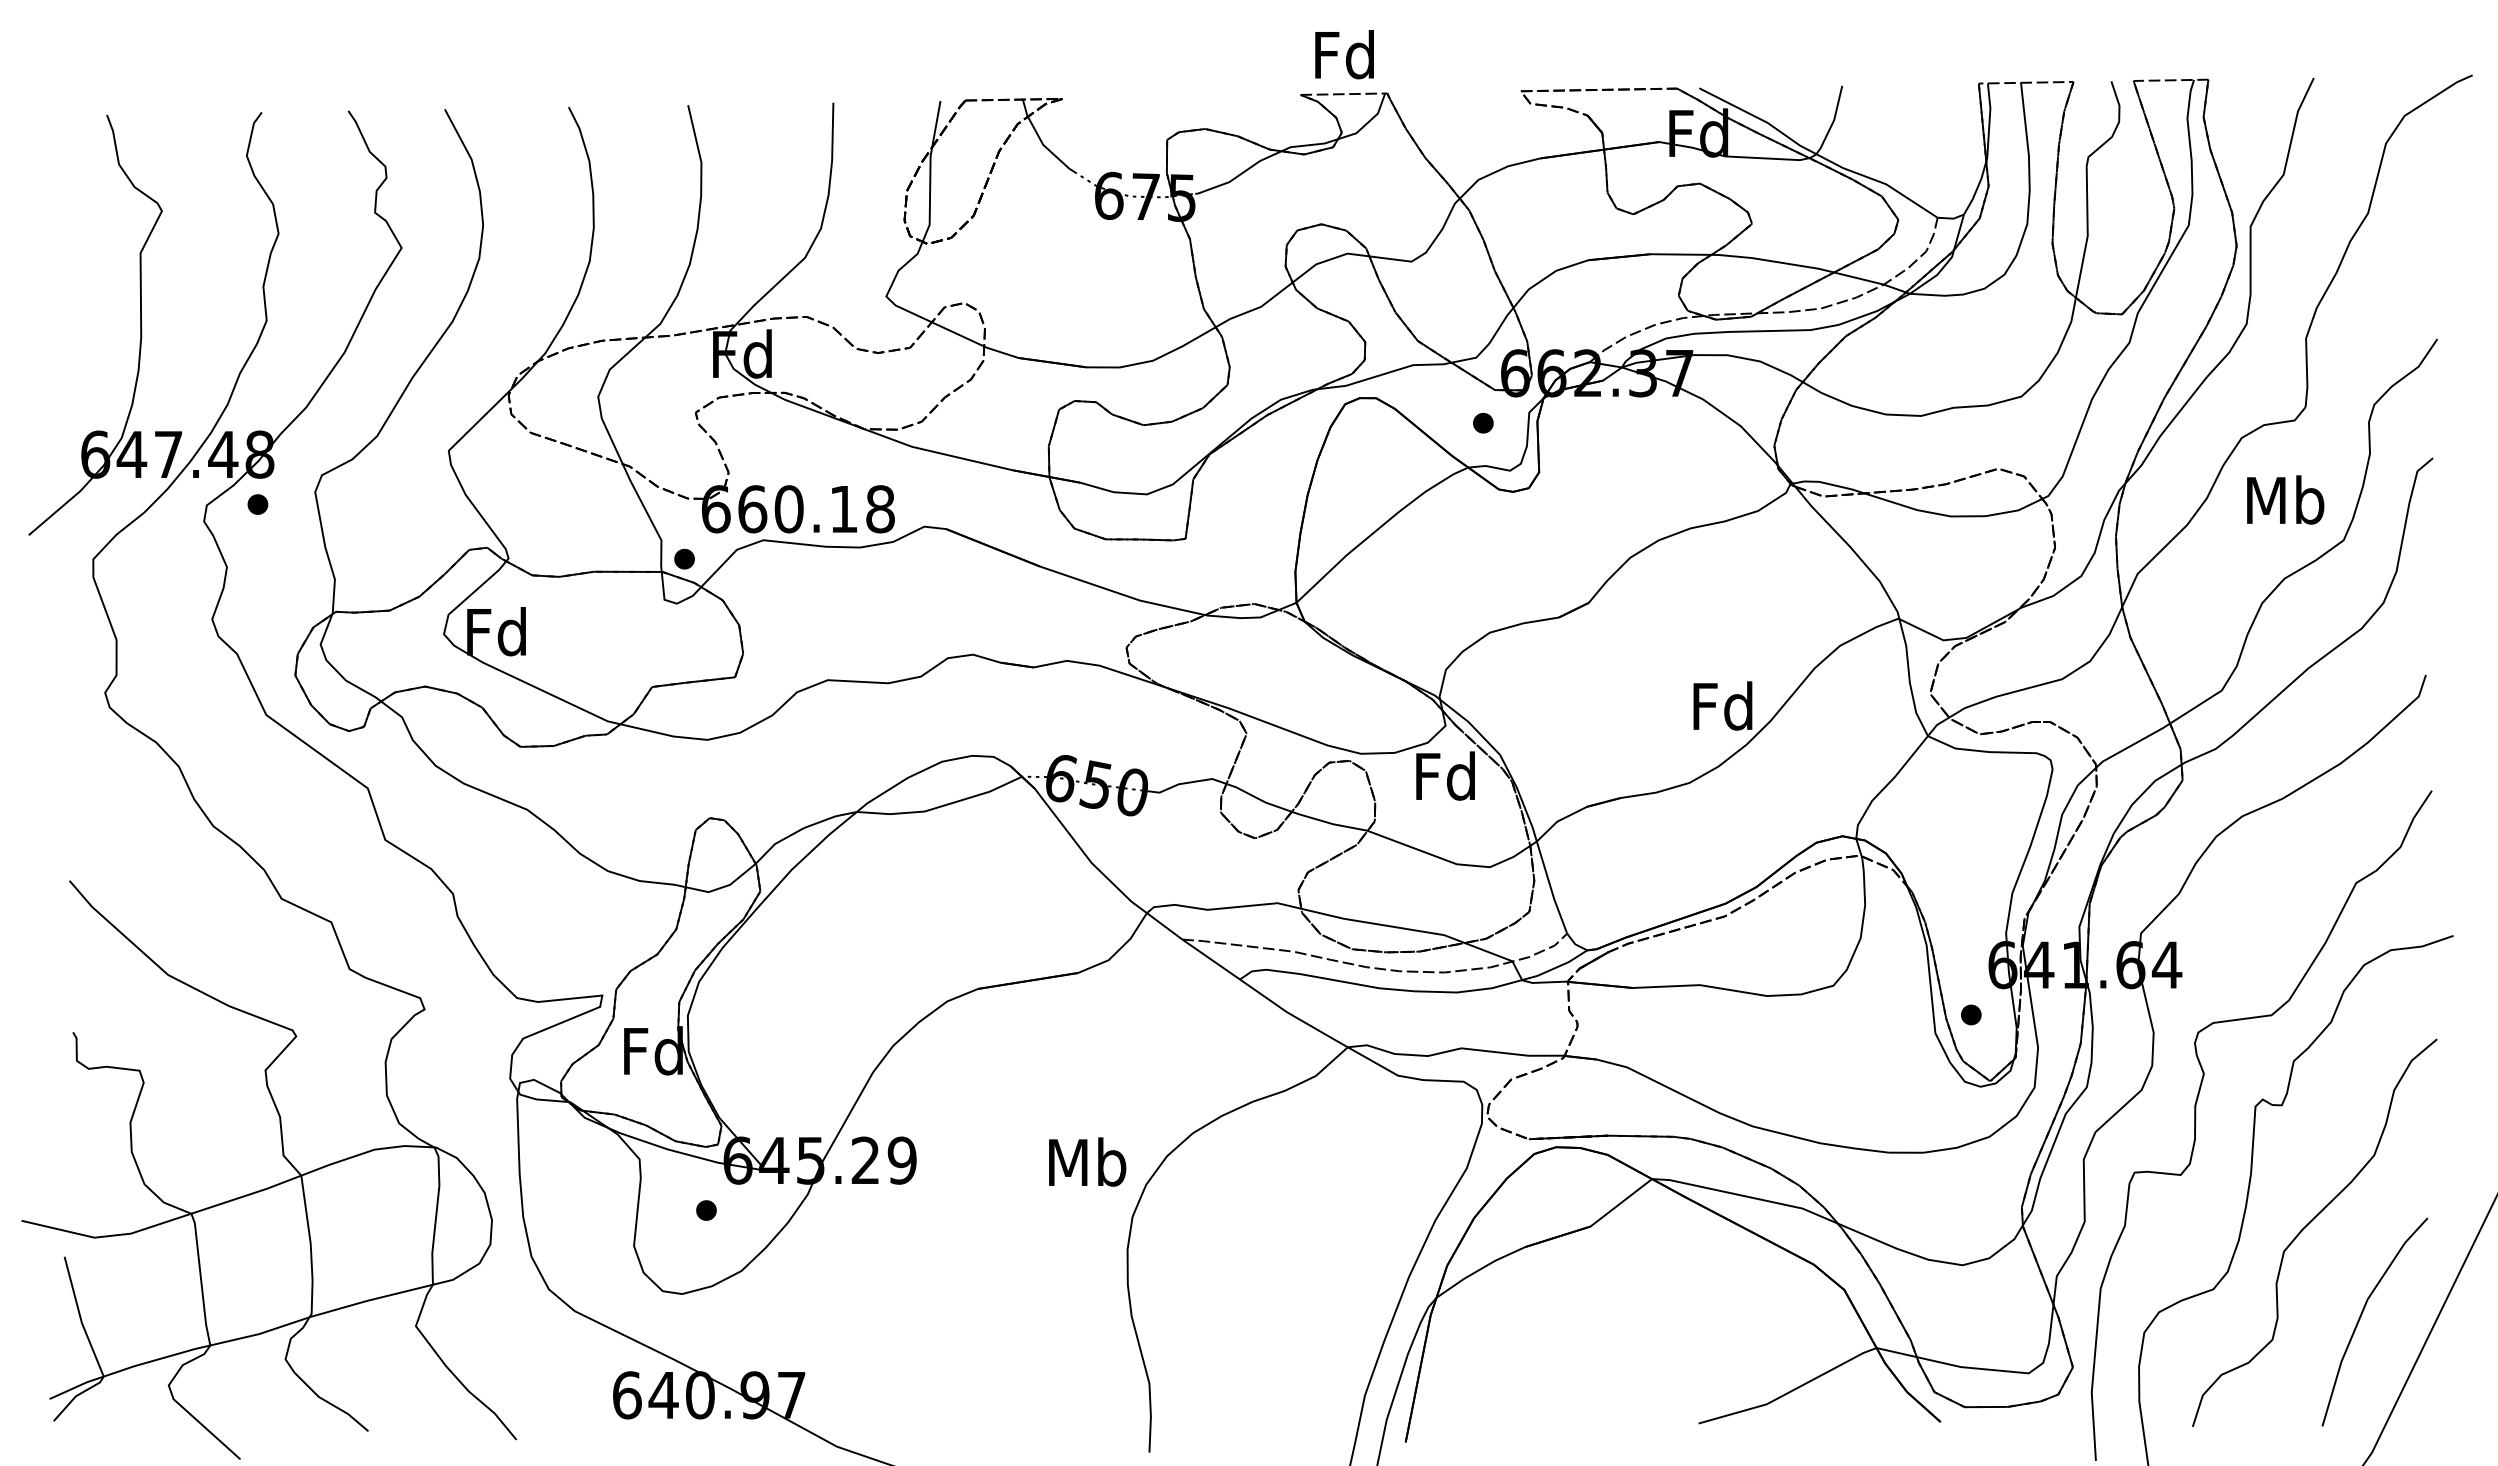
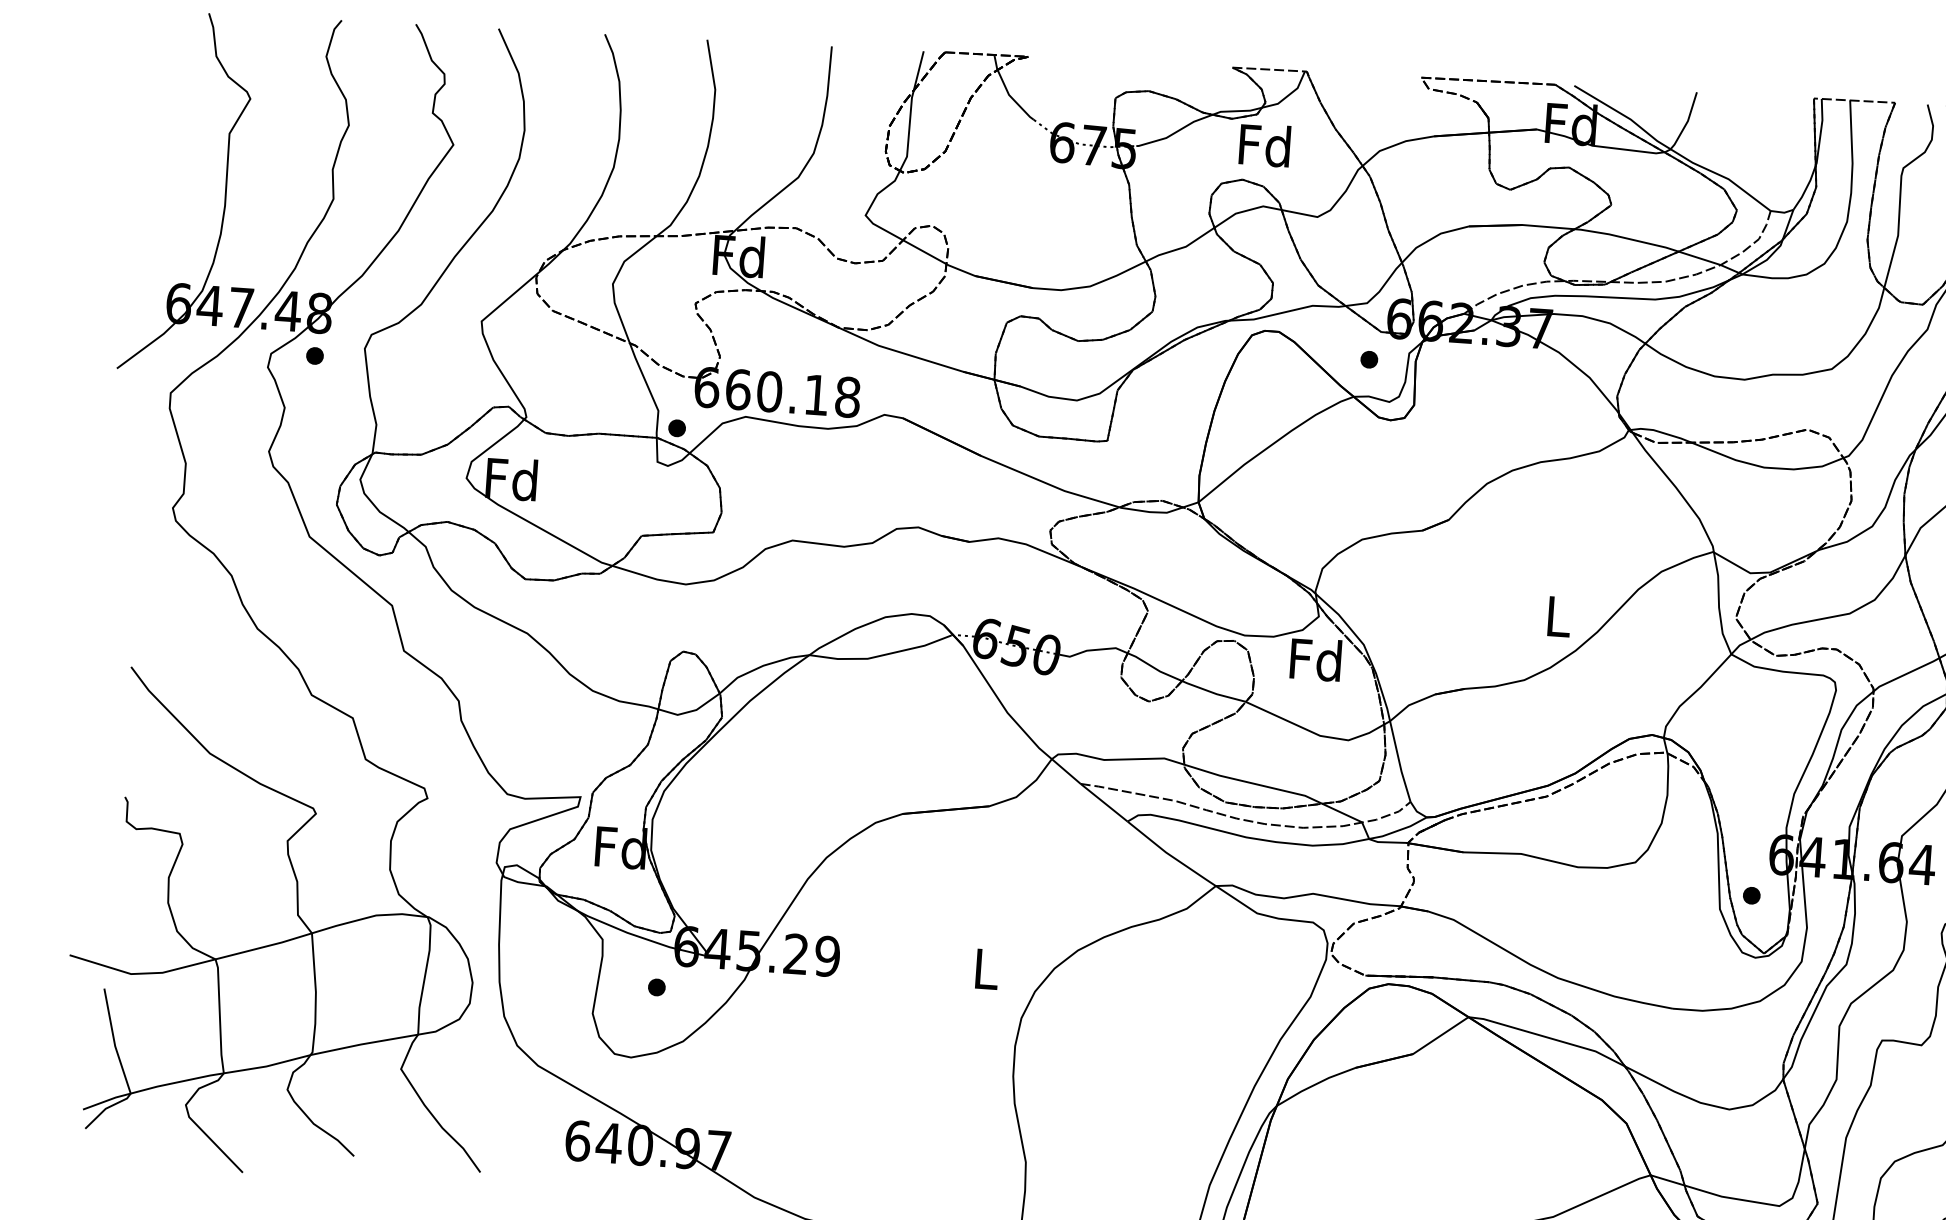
text: (1344, 54) -> (1264, 145), moved
text: (1722, 705) -> (1557, 615), Fd -> L
text: (1087, 1161) -> (986, 968), Mb -> L

